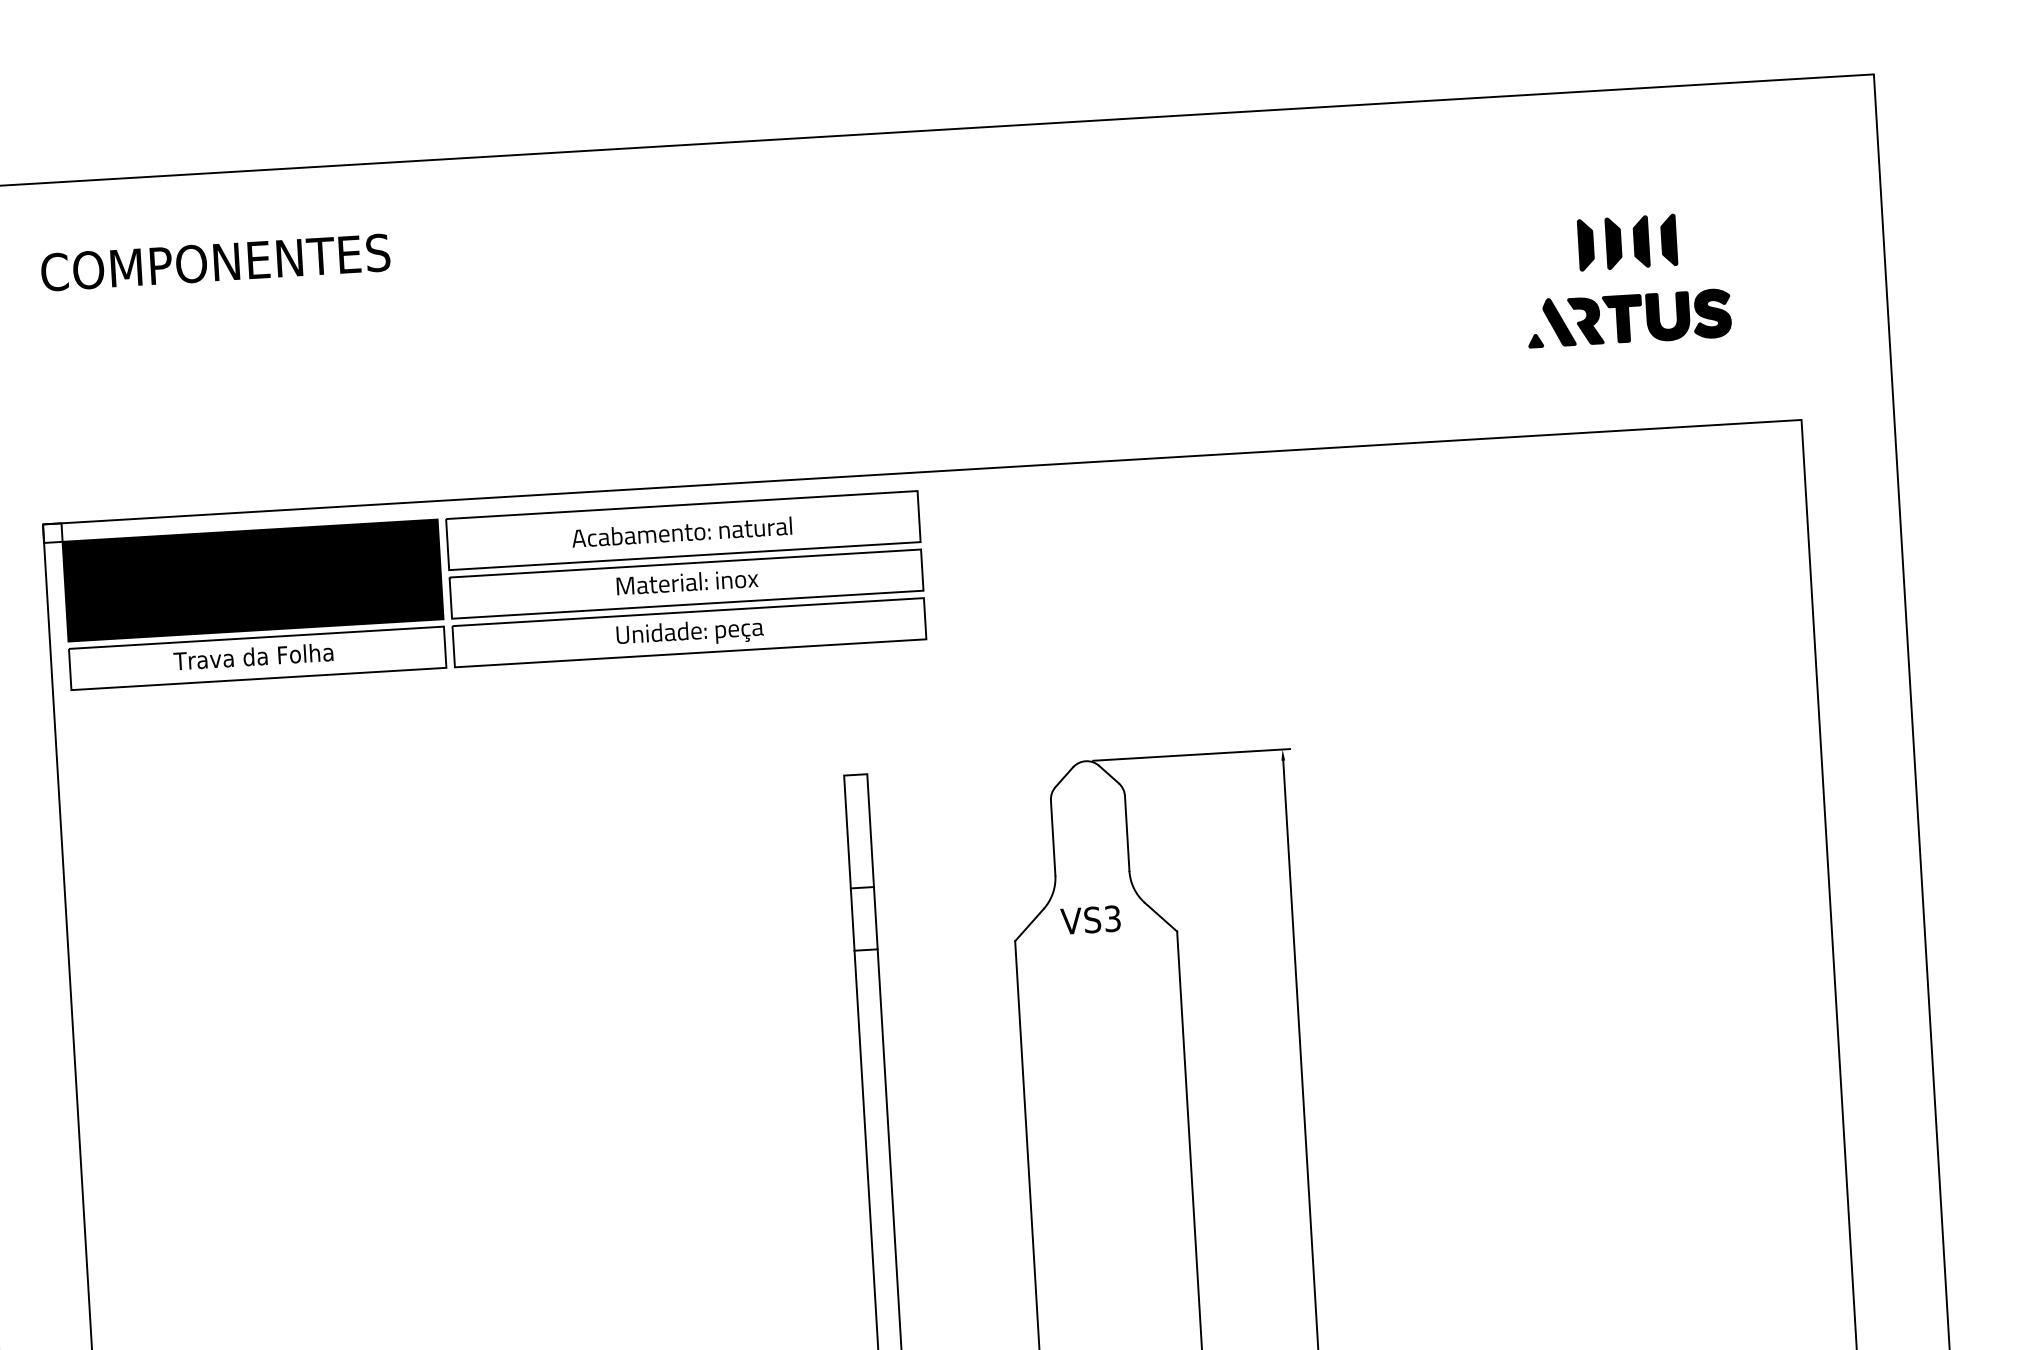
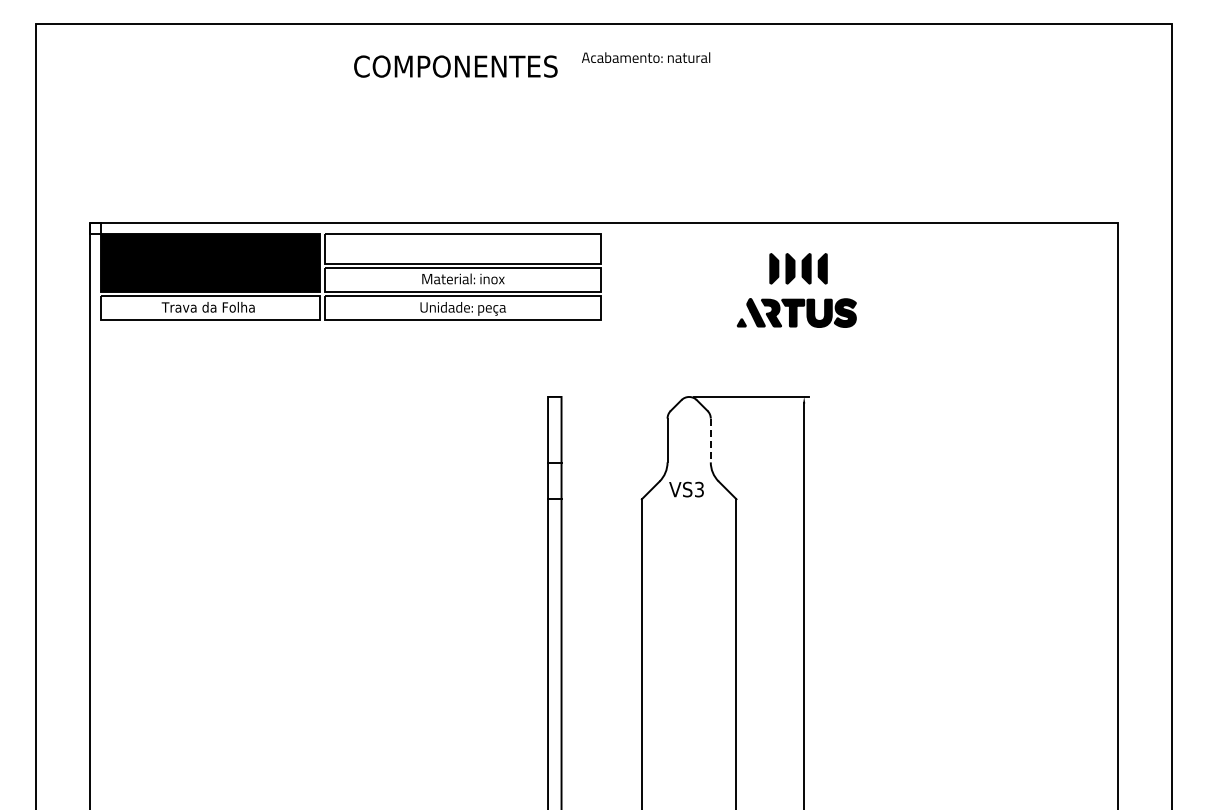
text: (215, 262) -> (455, 66), moved
part: (1627, 293) -> (796, 298), moved
text: (682, 531) -> (646, 57), moved
line: (1126, 833) -> (710, 440), solid -> dashed

